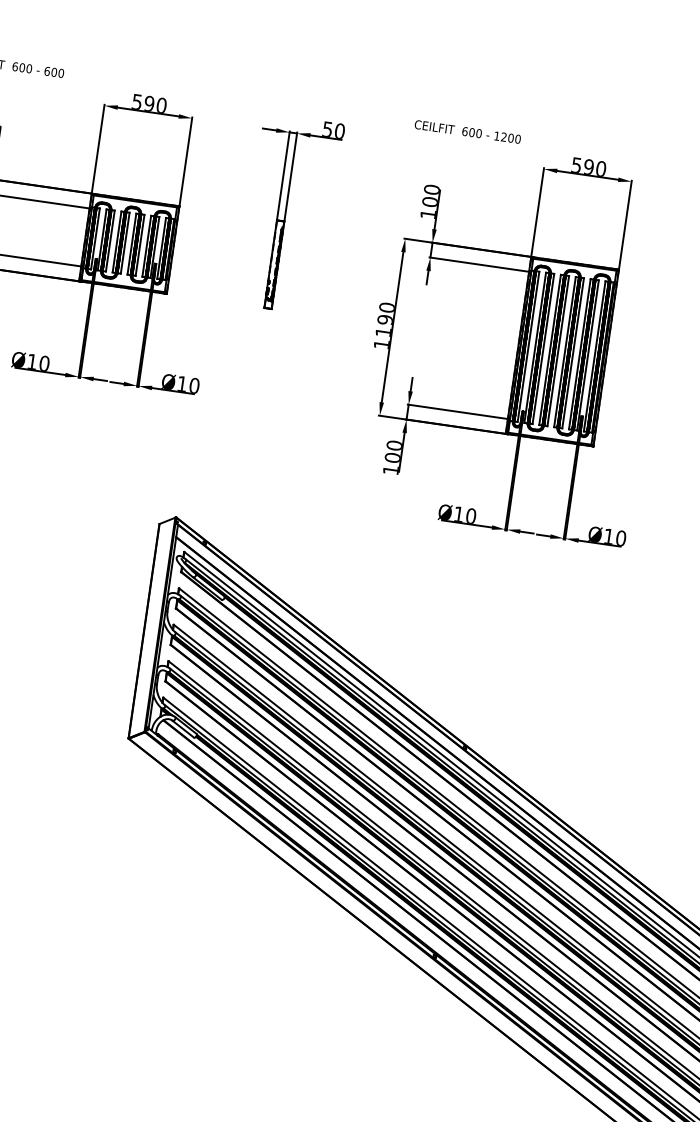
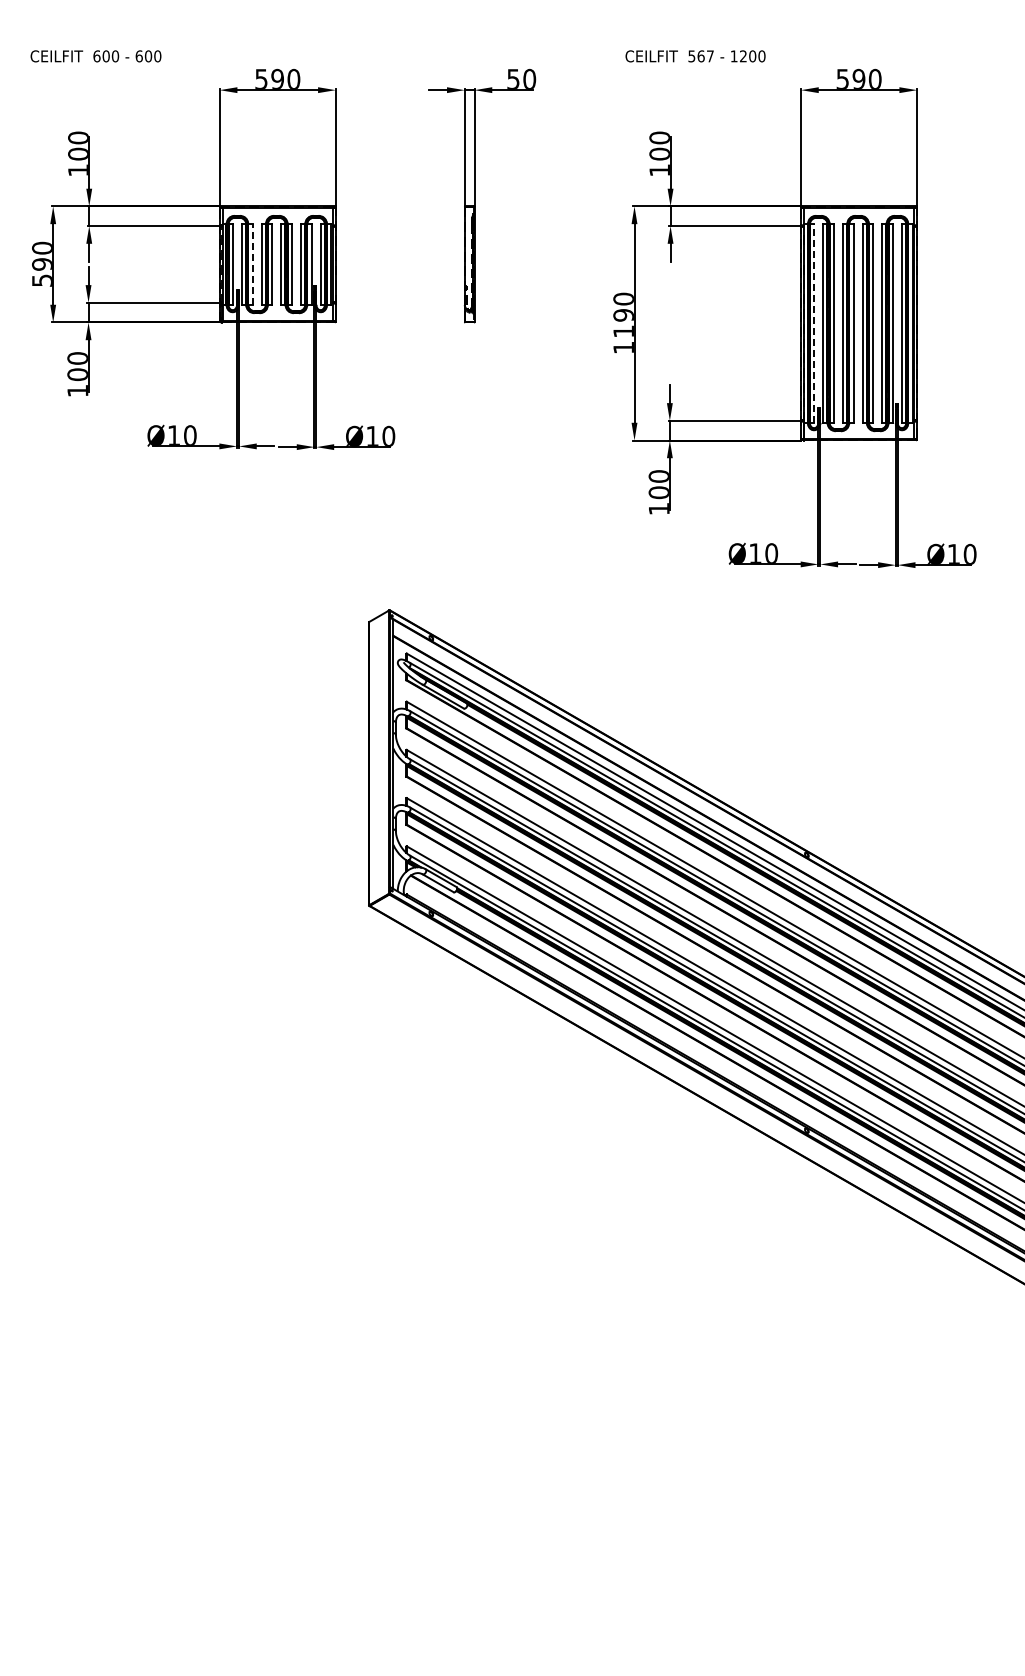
text: (472, 132) -> (701, 56), 600 -> 567
line: (110, 240) -> (252, 263), solid -> dashed
line: (528, 346) -> (814, 322), solid -> dashed

